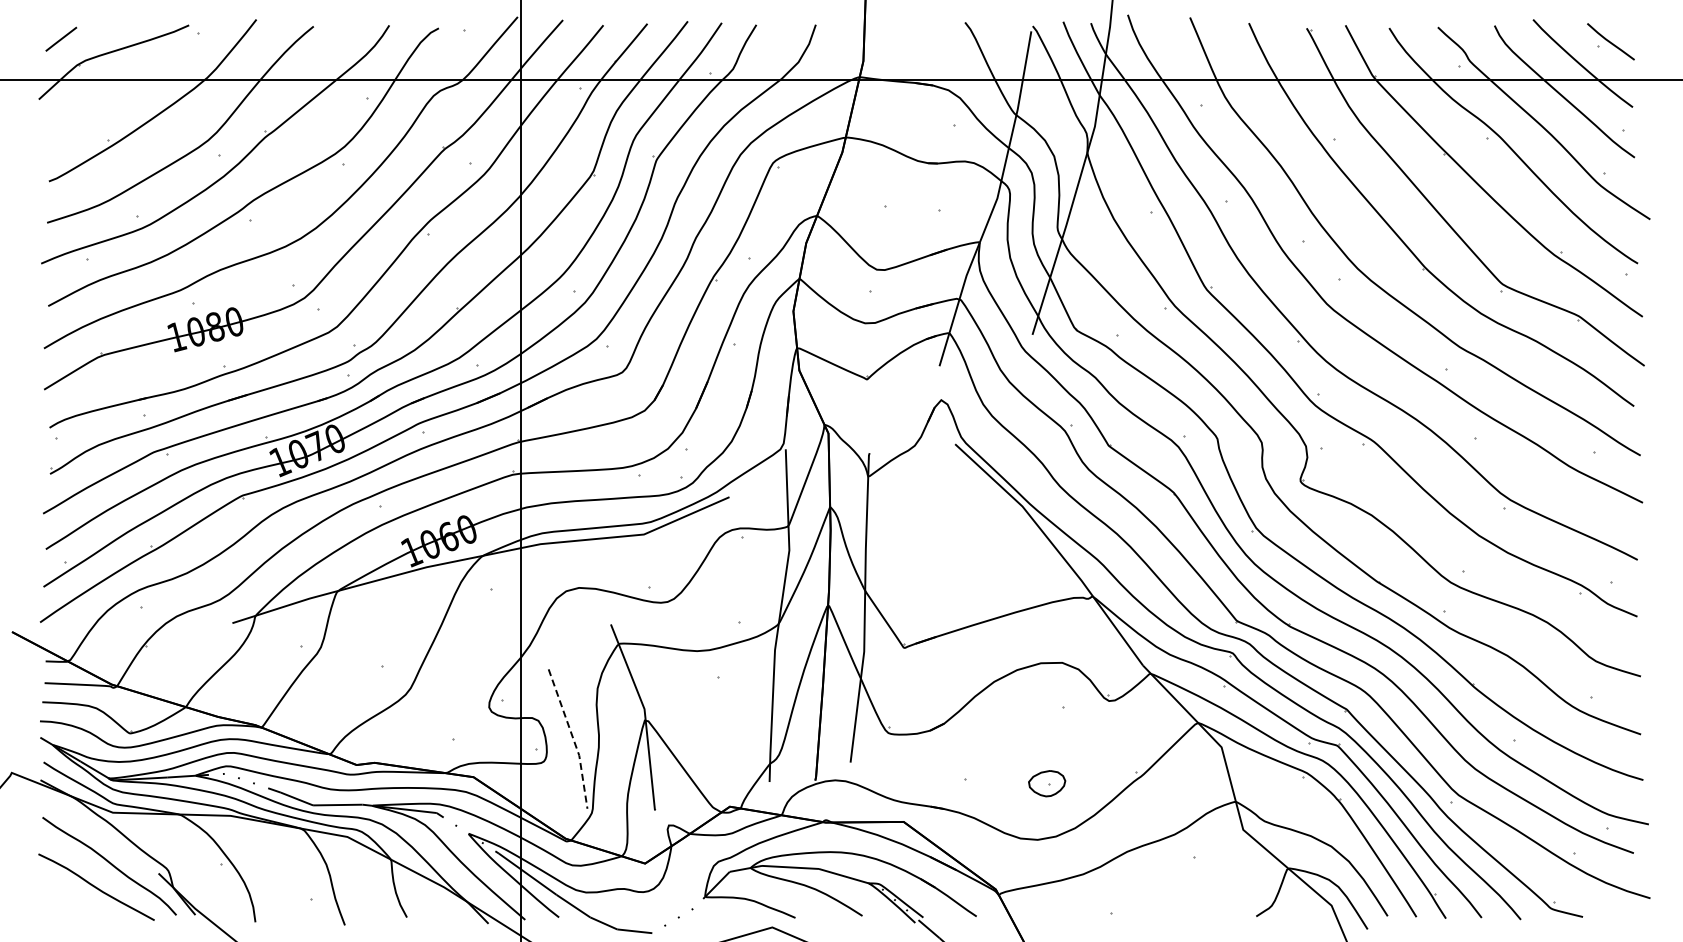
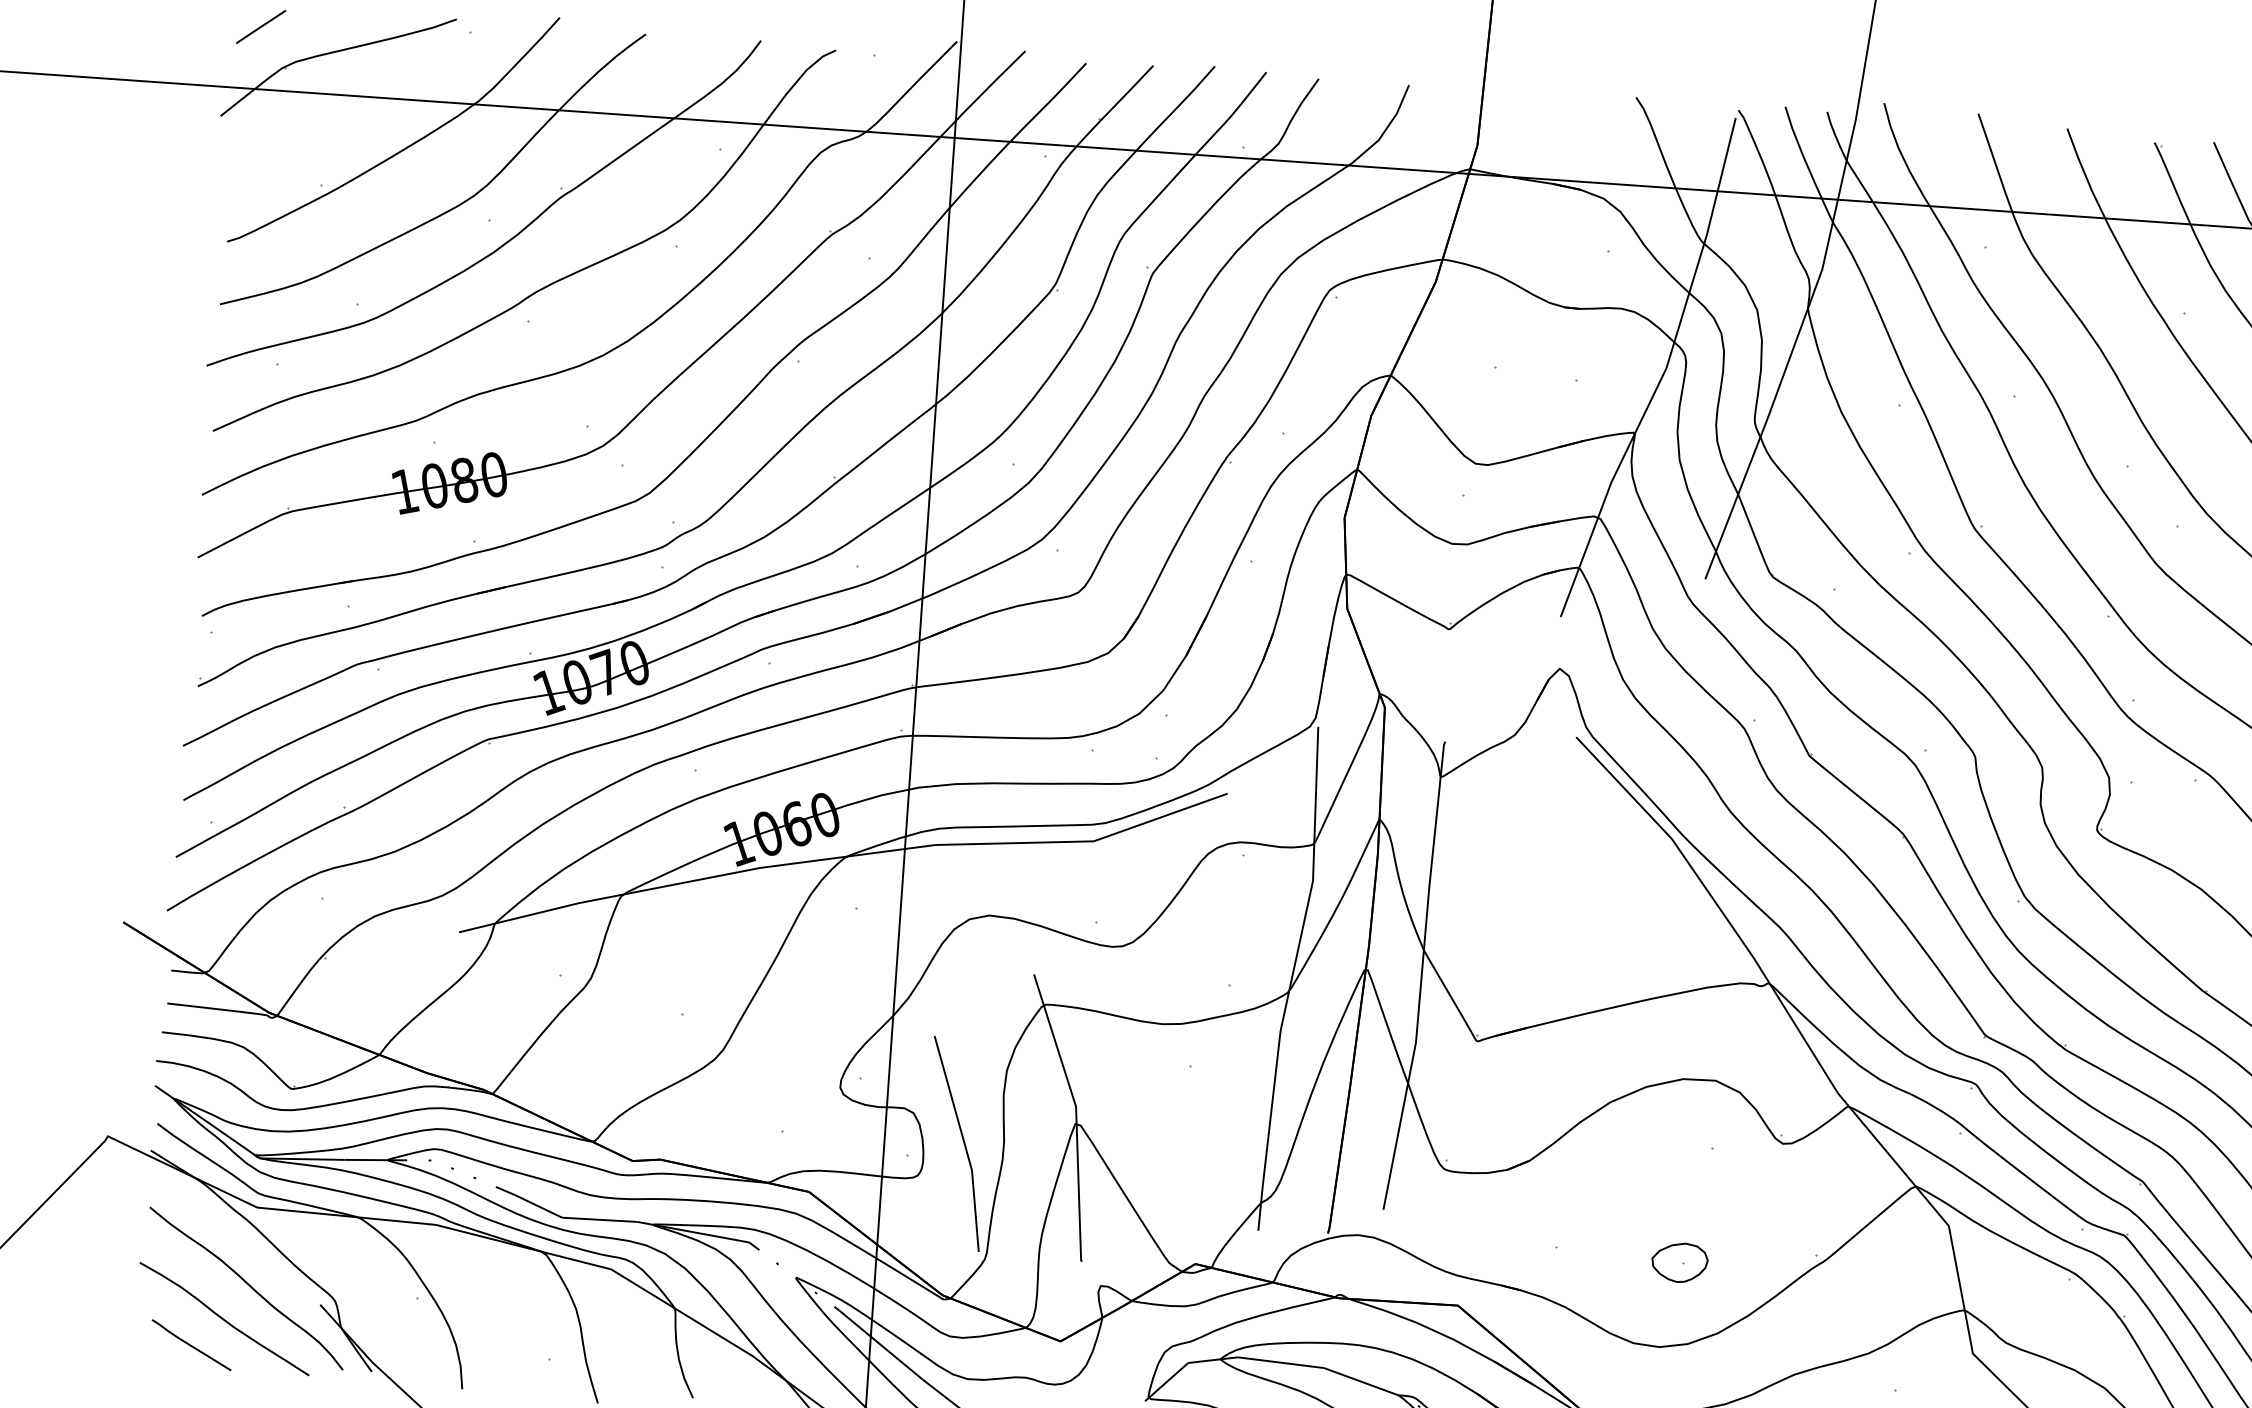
line: (573, 738) -> (965, 1143), dashed -> solid
line: (75, 905) -> (190, 1344), added

